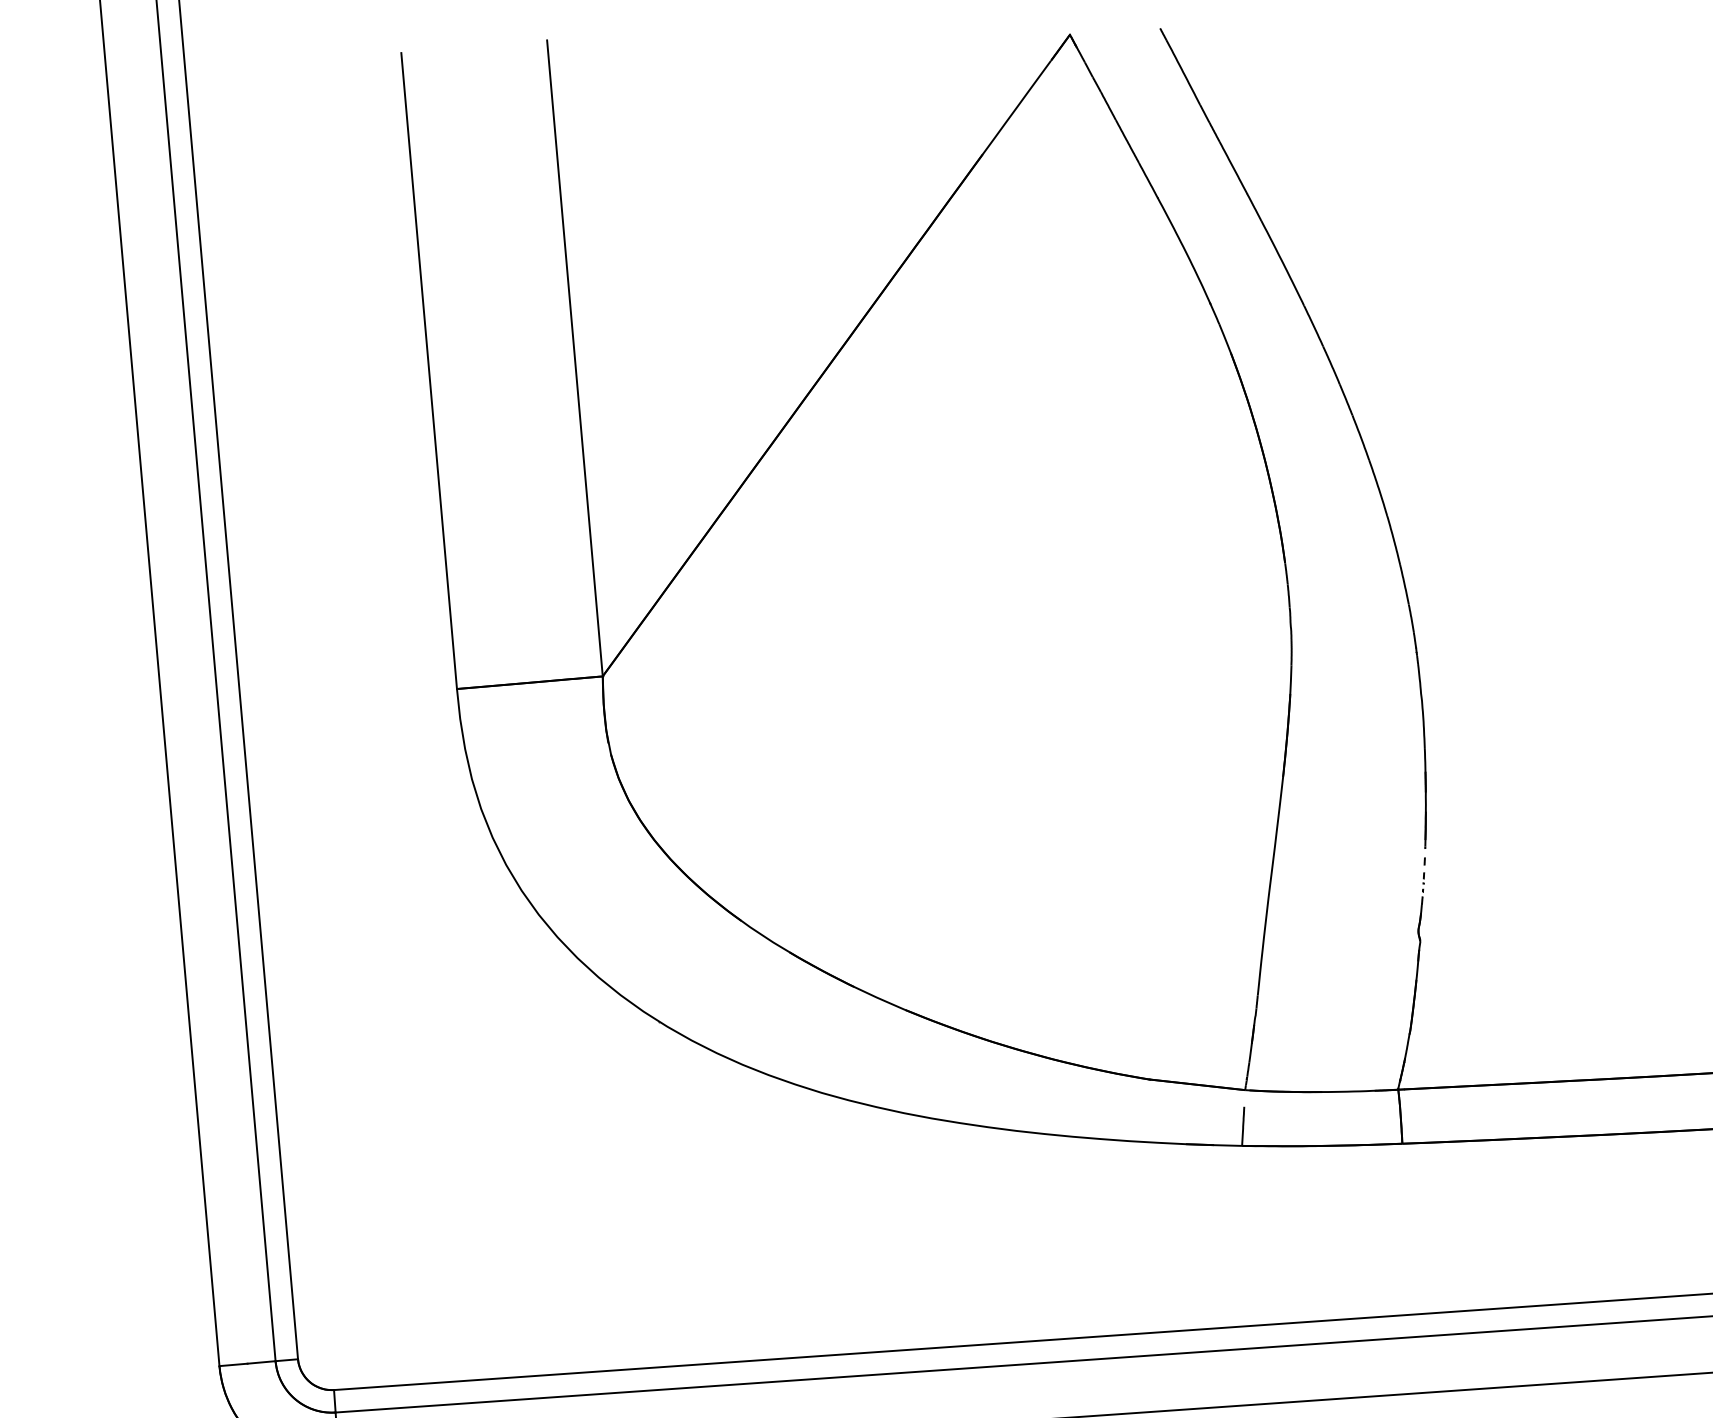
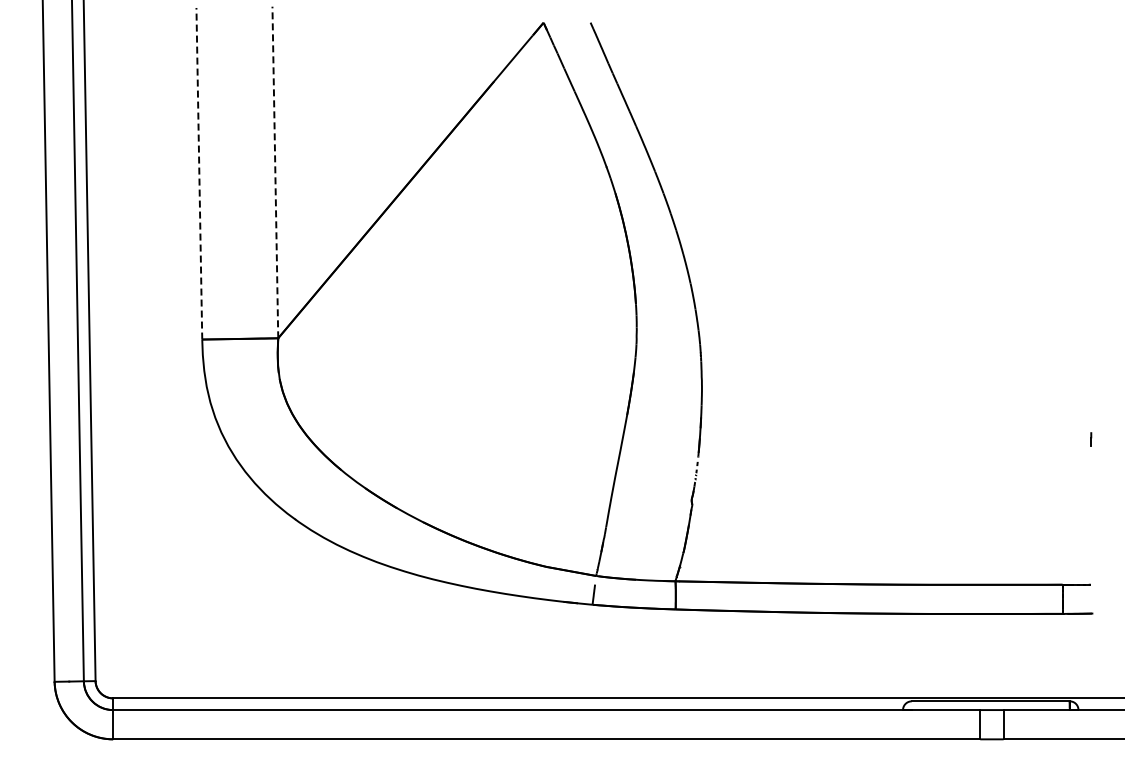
line: (575, 358) -> (275, 172), solid -> dashed
line: (429, 370) -> (199, 173), solid -> dashed

